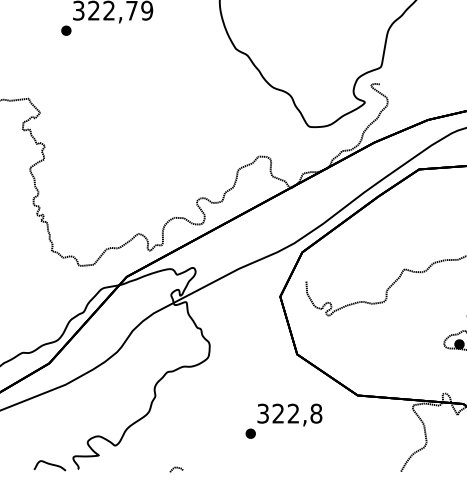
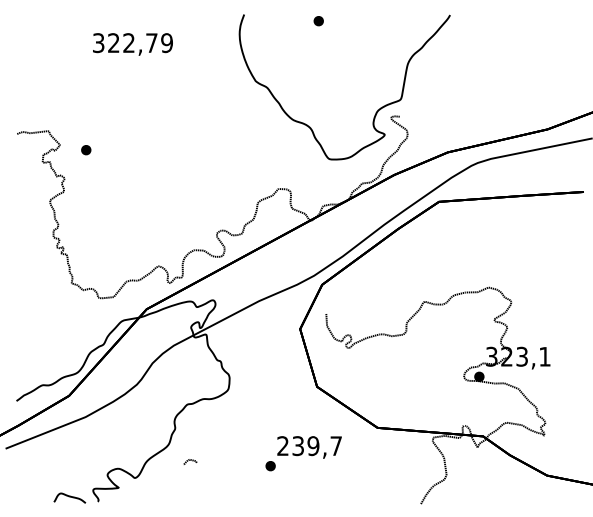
part: (66, 31) -> (86, 150), moved
text: (289, 414) -> (309, 446), 322,8 -> 239,7
line: (176, 468) -> (190, 460), moved

